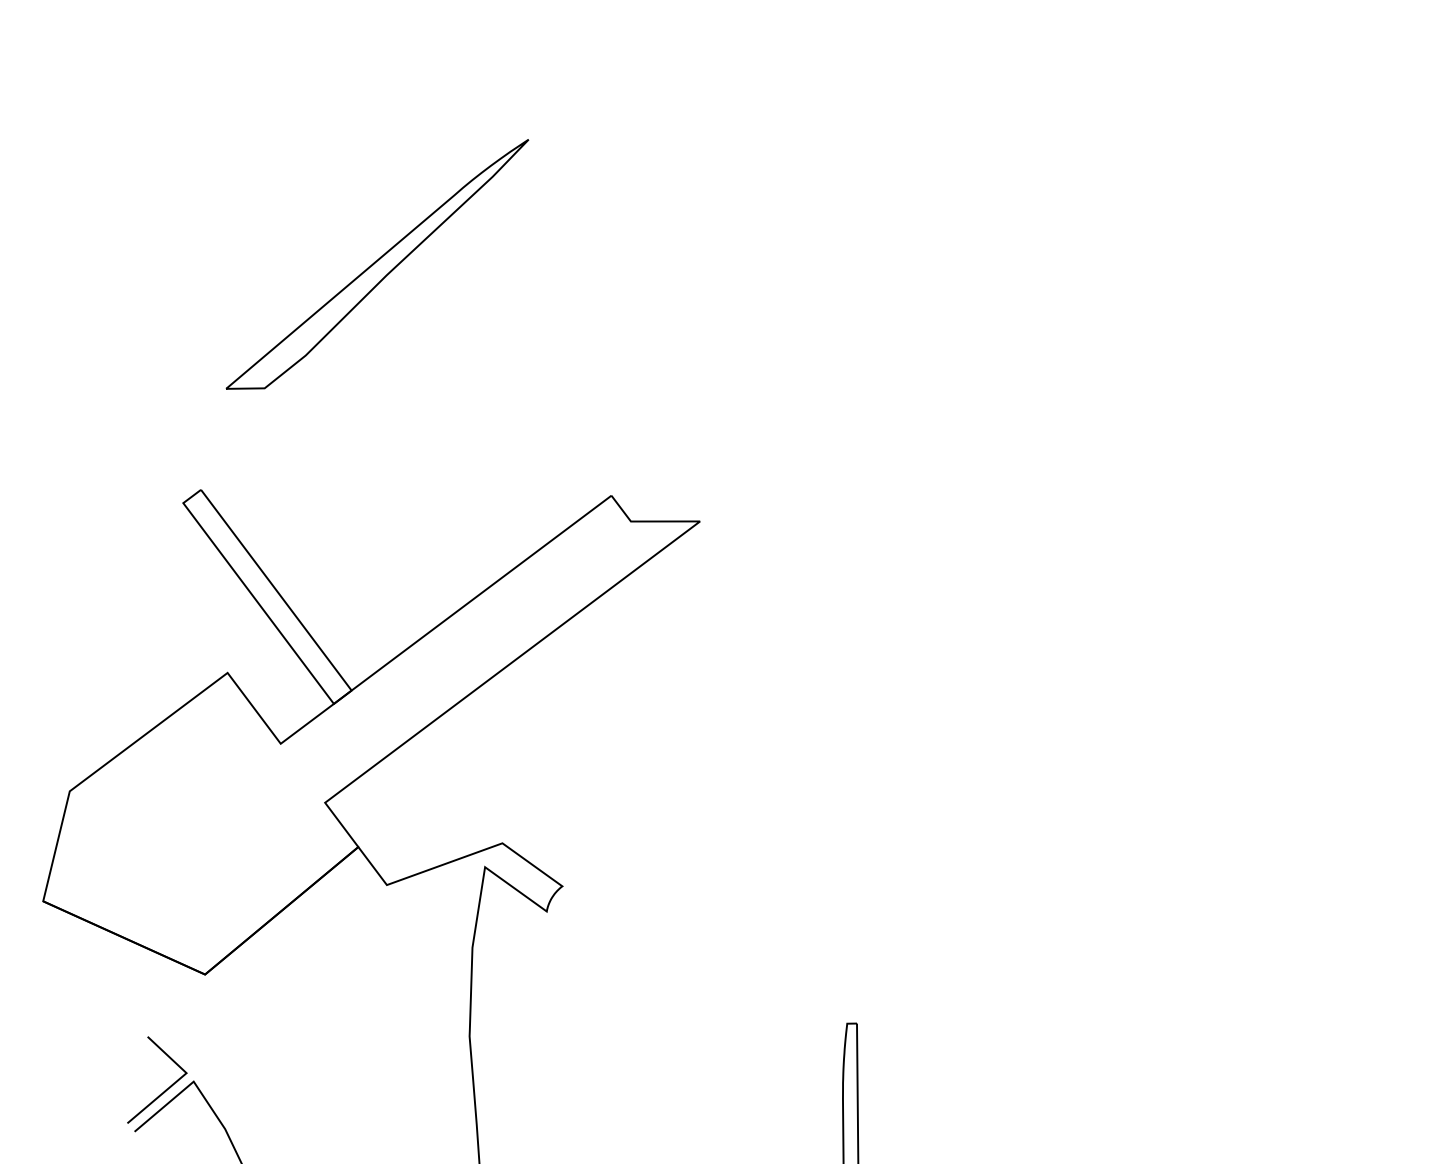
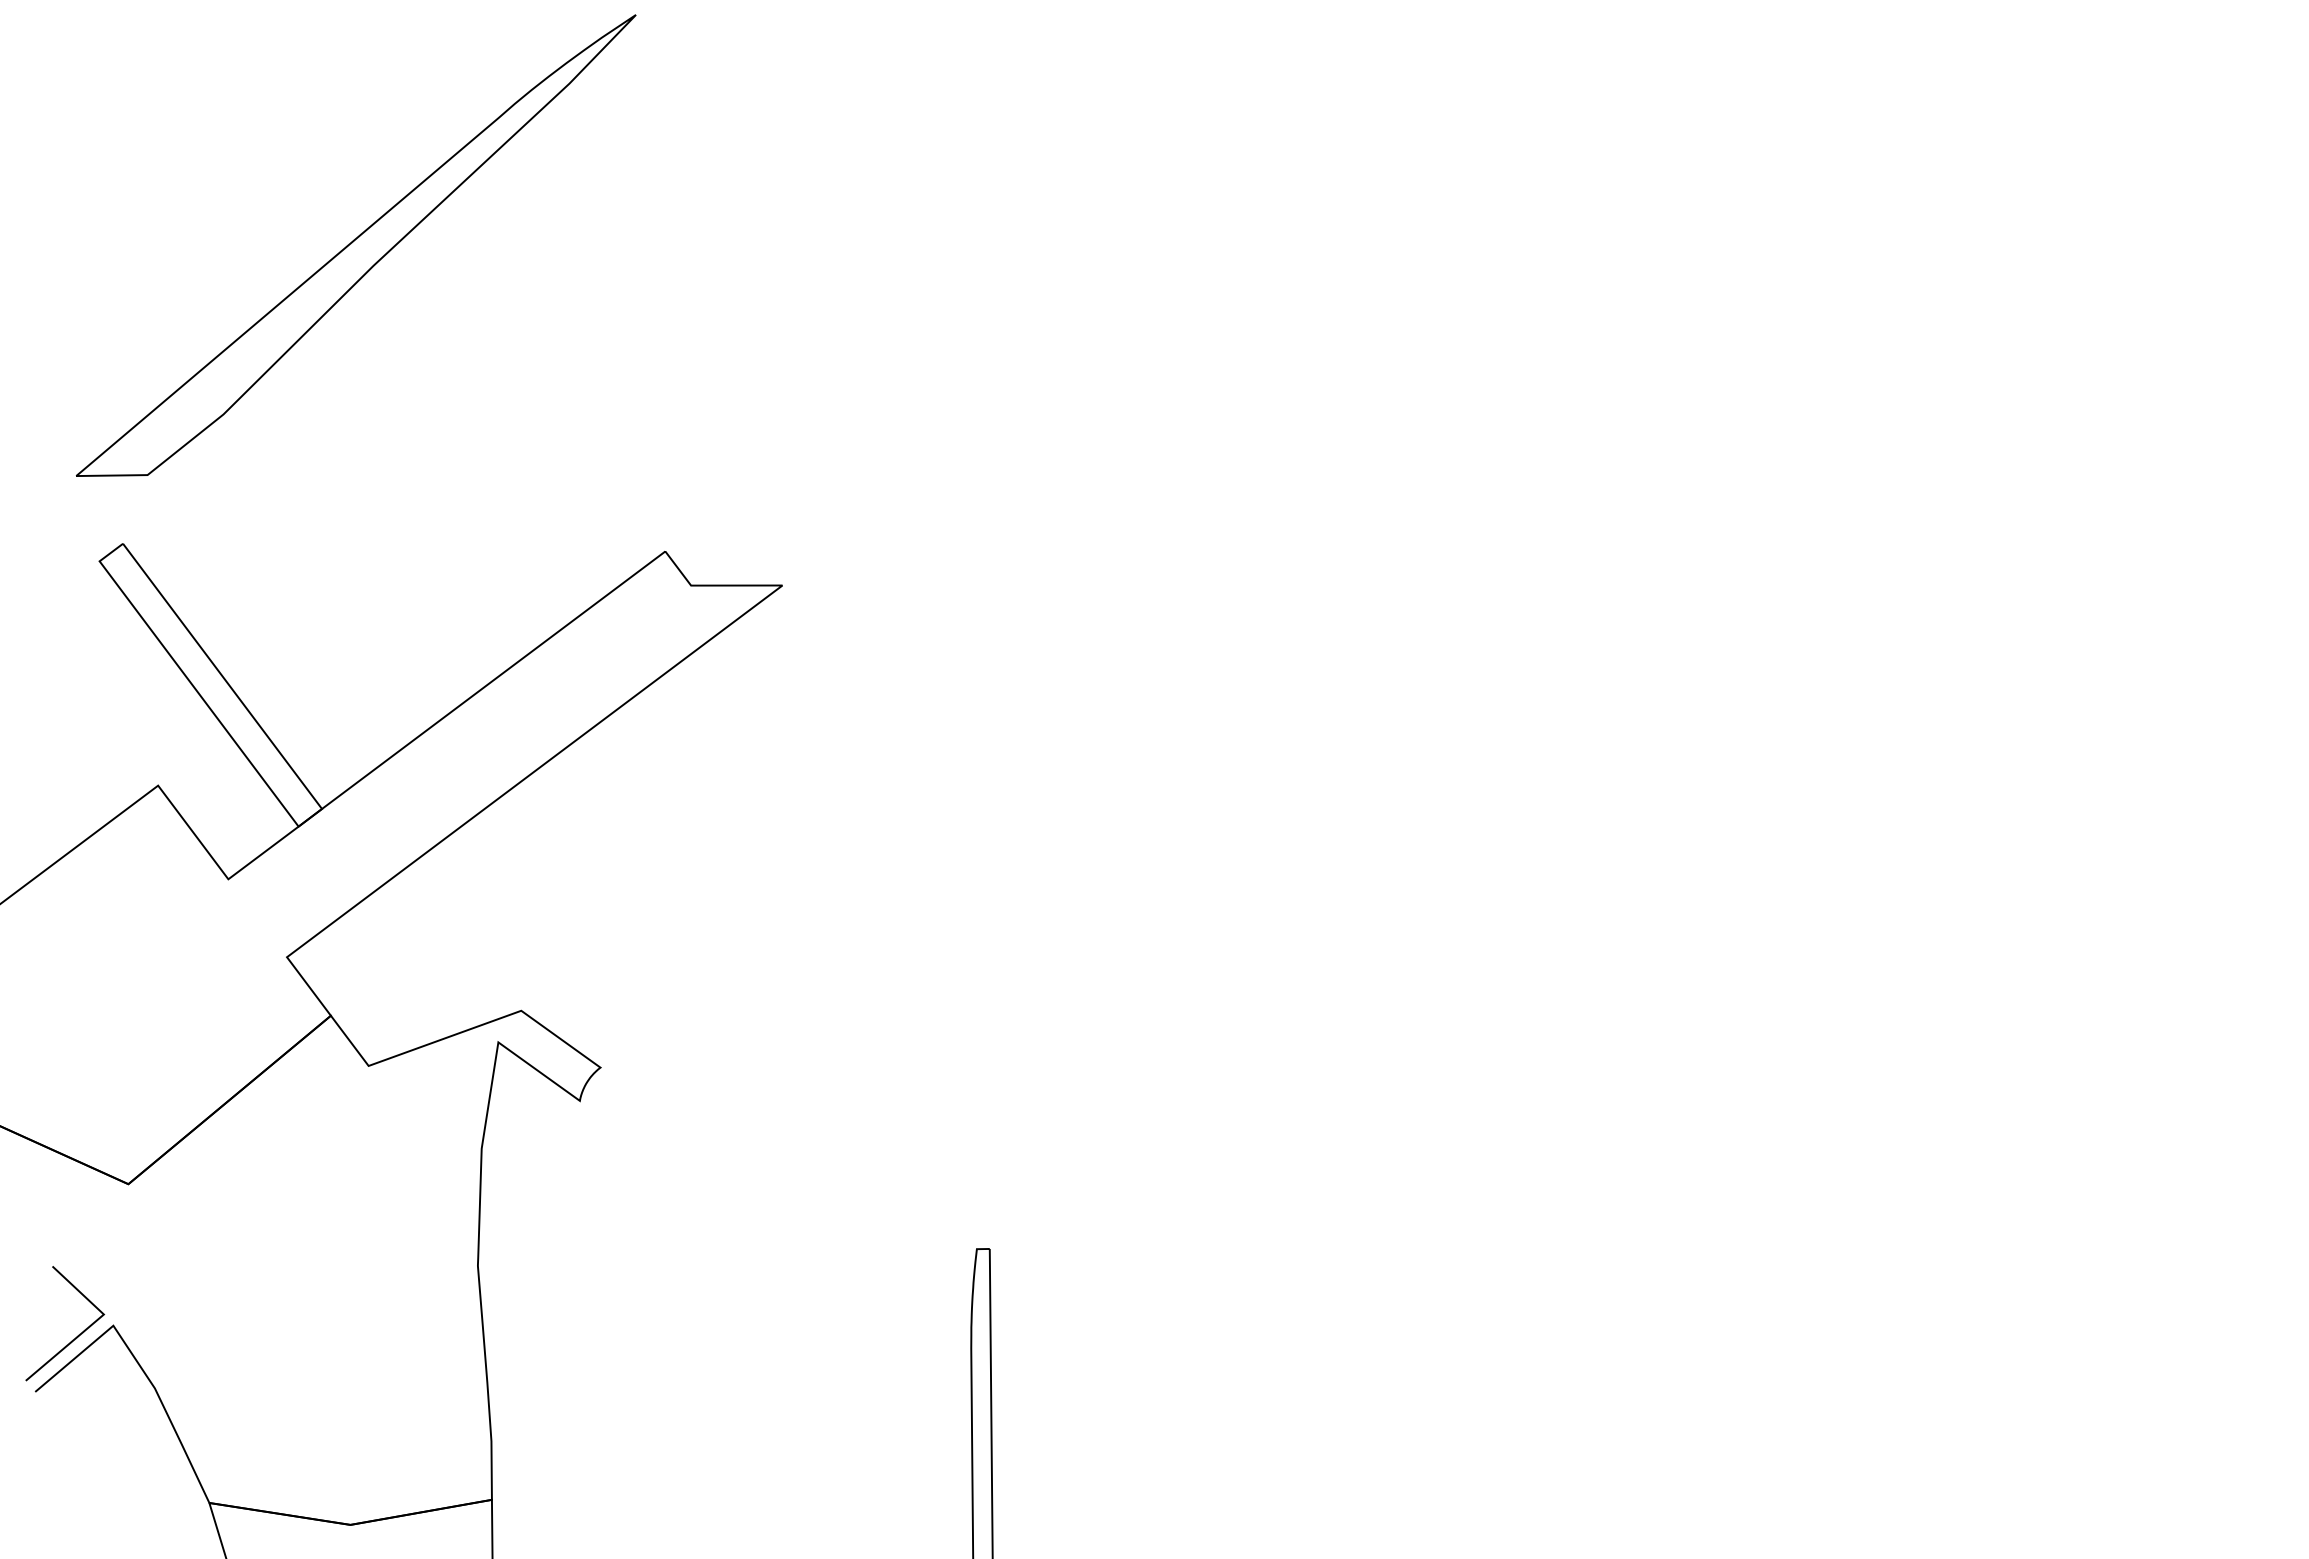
part: (376, 264) -> (355, 245), size x1.4

